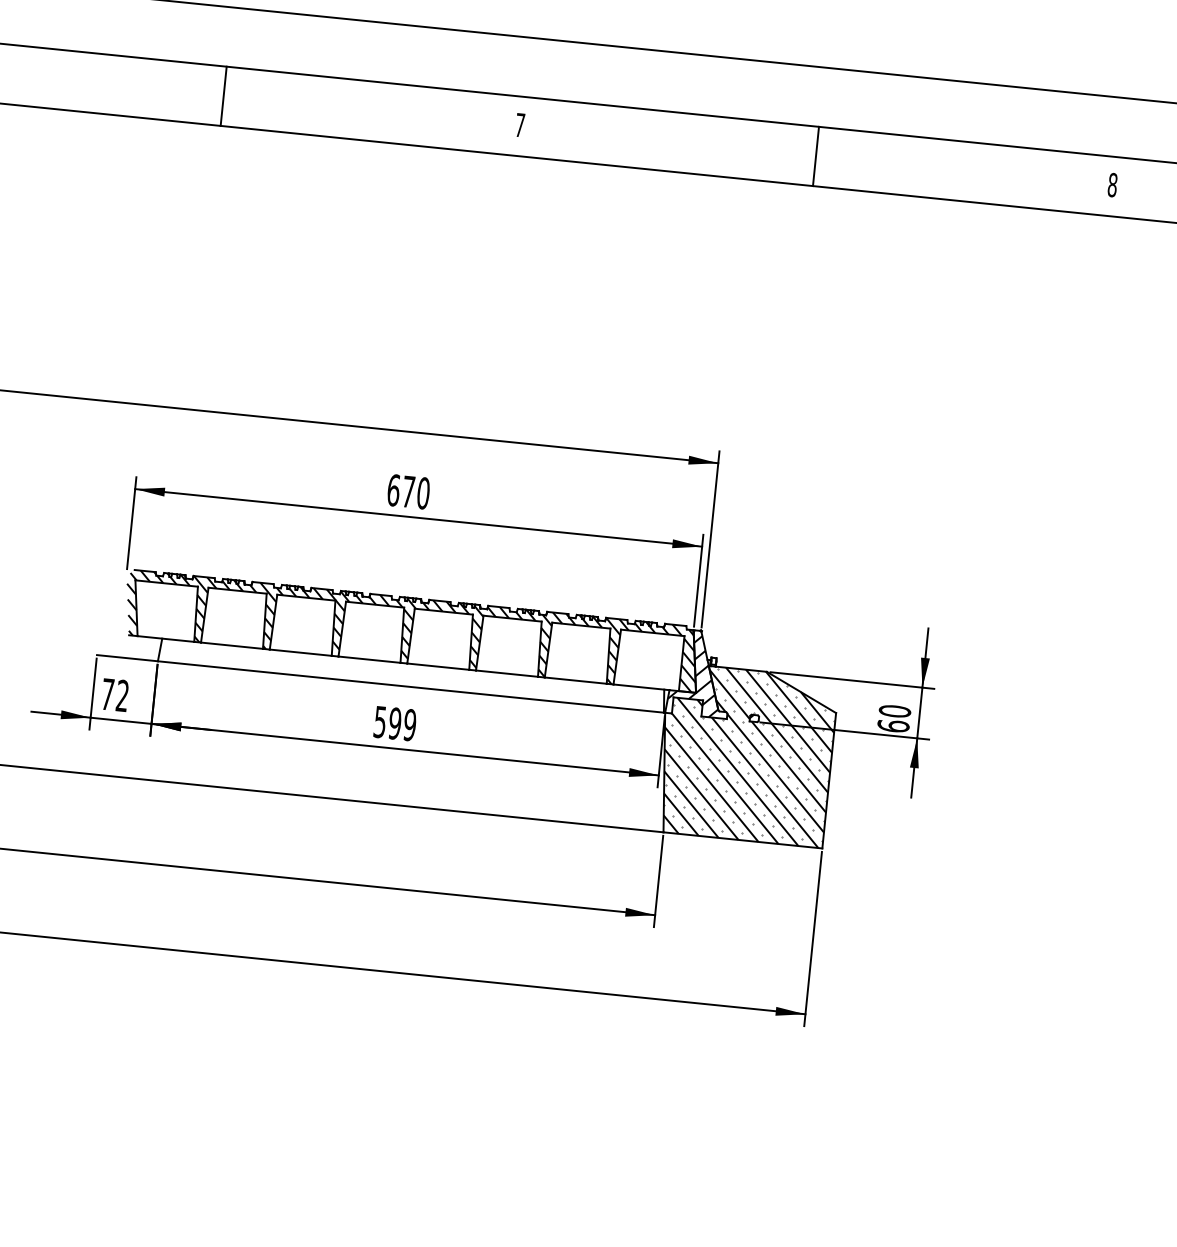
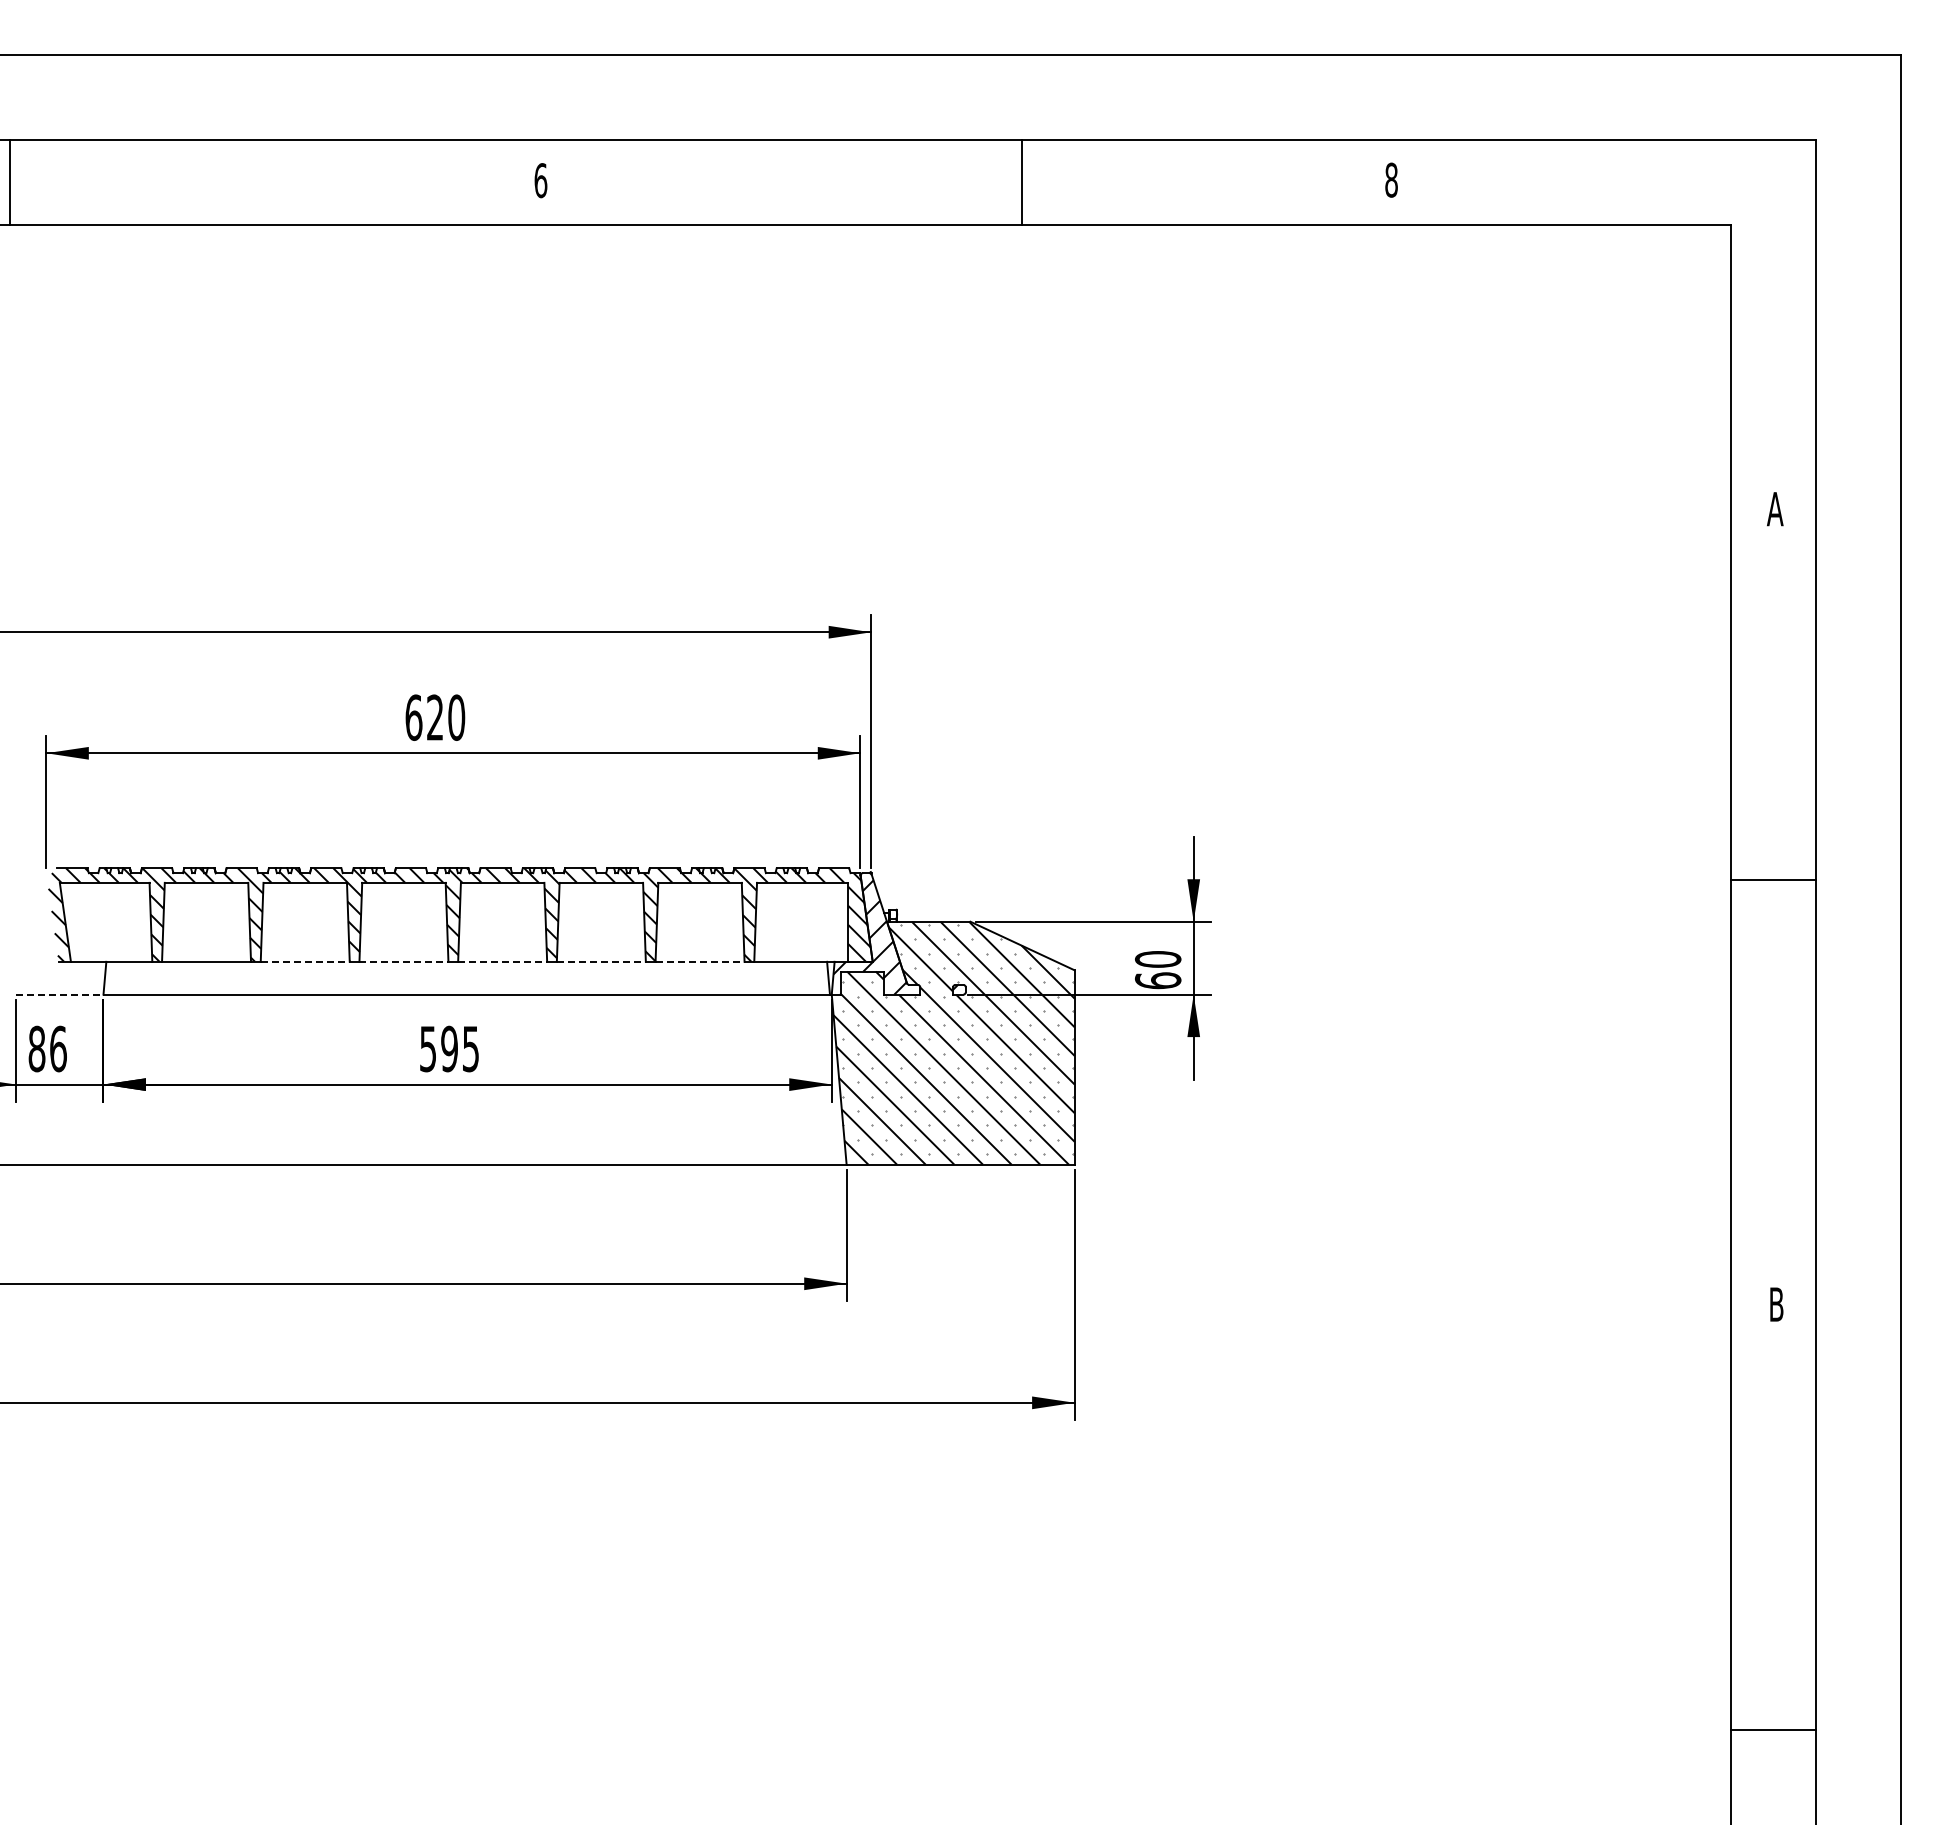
line: (223, 95) -> (10, 181), moved
text: (519, 125) -> (540, 180), 7 -> 6
line: (815, 155) -> (1021, 181), moved
text: (408, 491) -> (435, 717), 670 -> 620
line: (300, 652) -> (305, 961), solid -> dashed
line: (127, 658) -> (59, 994), solid -> dashed
line: (369, 659) -> (404, 961), solid -> dashed
line: (438, 666) -> (503, 961), solid -> dashed
line: (507, 673) -> (601, 961), solid -> dashed
line: (576, 680) -> (700, 961), solid -> dashed
text: (115, 694) -> (47, 1048), 72 -> 86
text: (409, 724) -> (470, 1048), 599 -> 595

